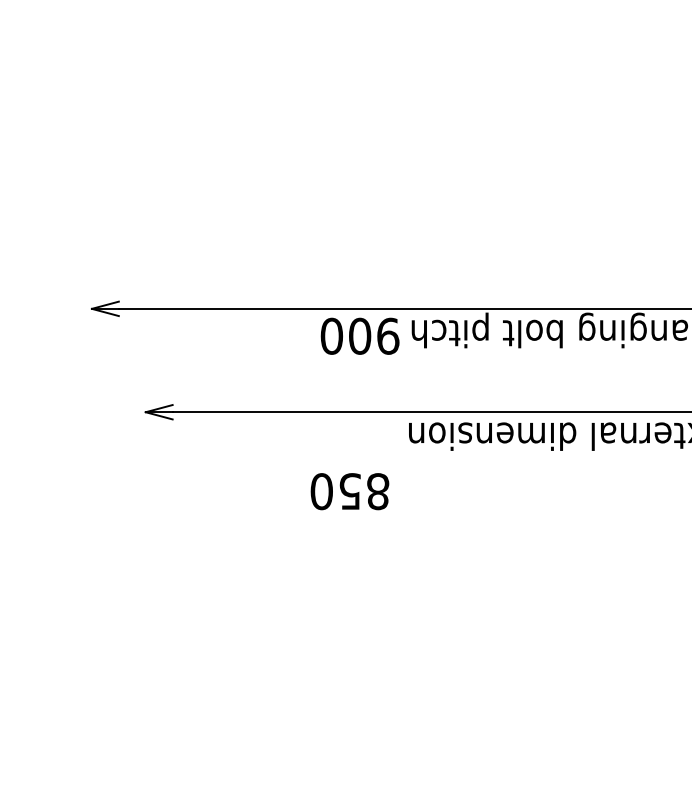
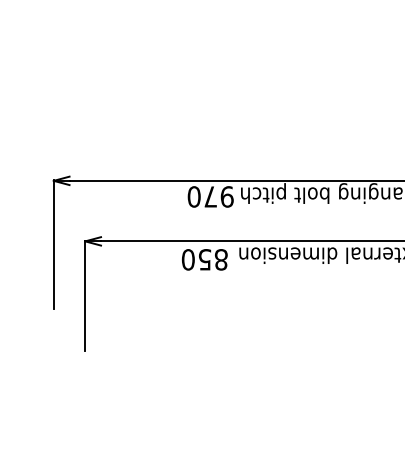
text: (359, 335) -> (210, 196), 900 -> 970
line: (91, 417) -> (53, 244), added
text: (349, 491) -> (204, 259), moved
line: (146, 504) -> (85, 295), added

